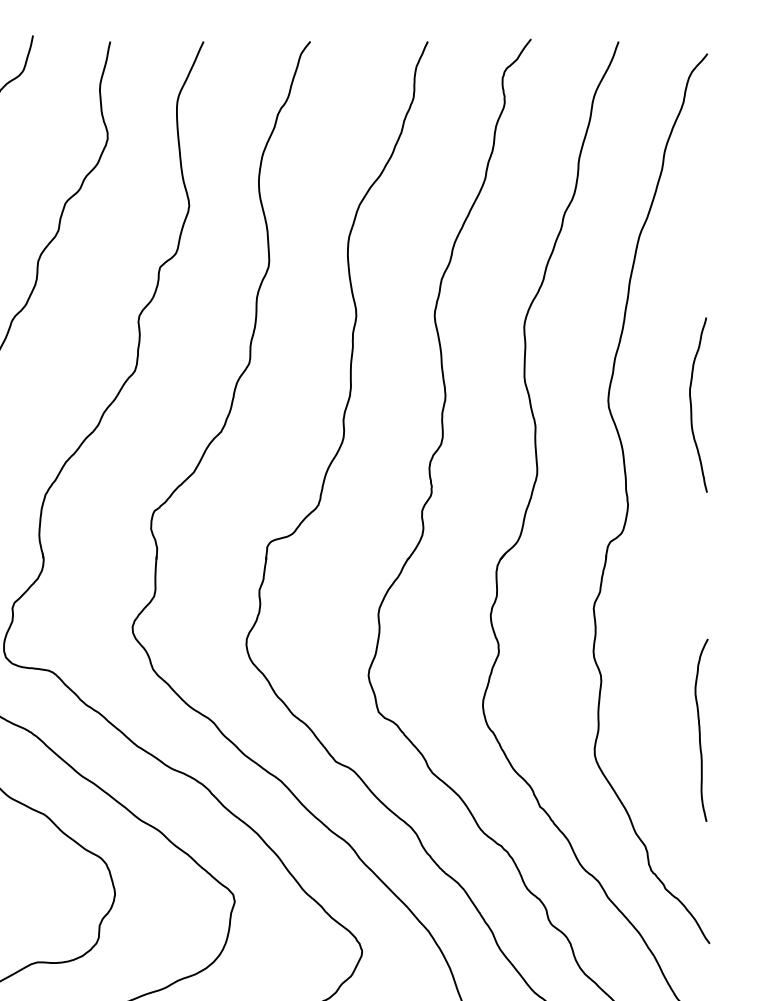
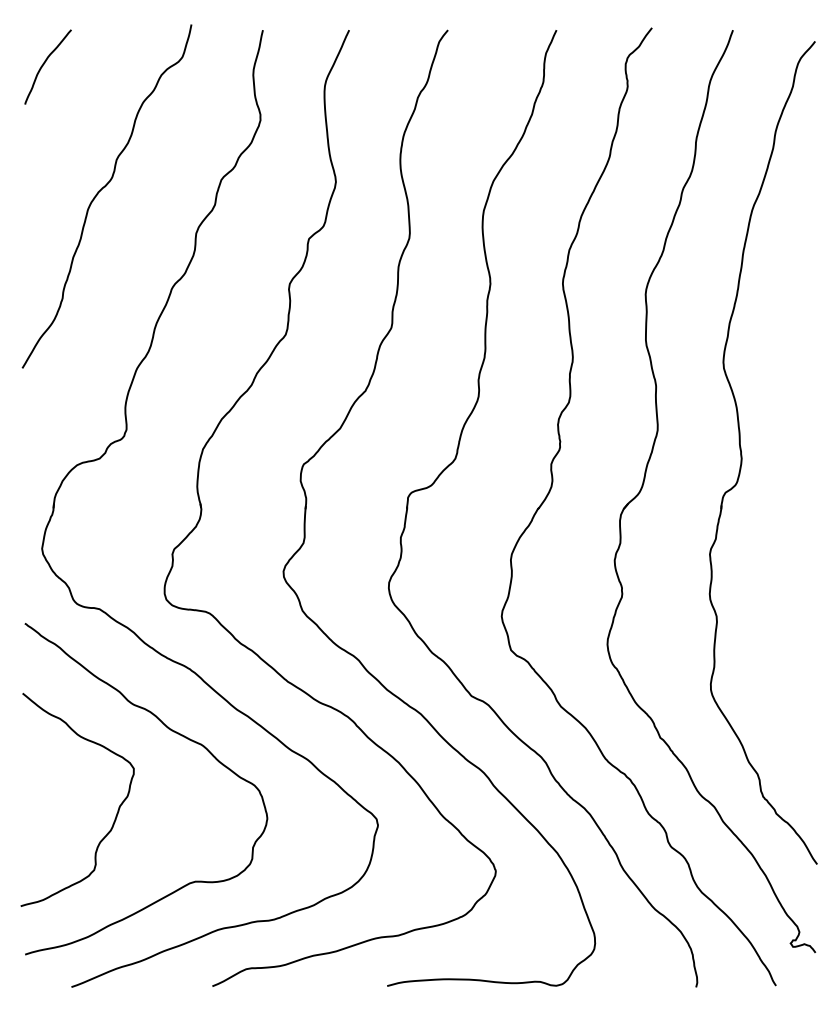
curve: (691, 405) -> (800, 366), removed
curve: (700, 729) -> (808, 666), removed

